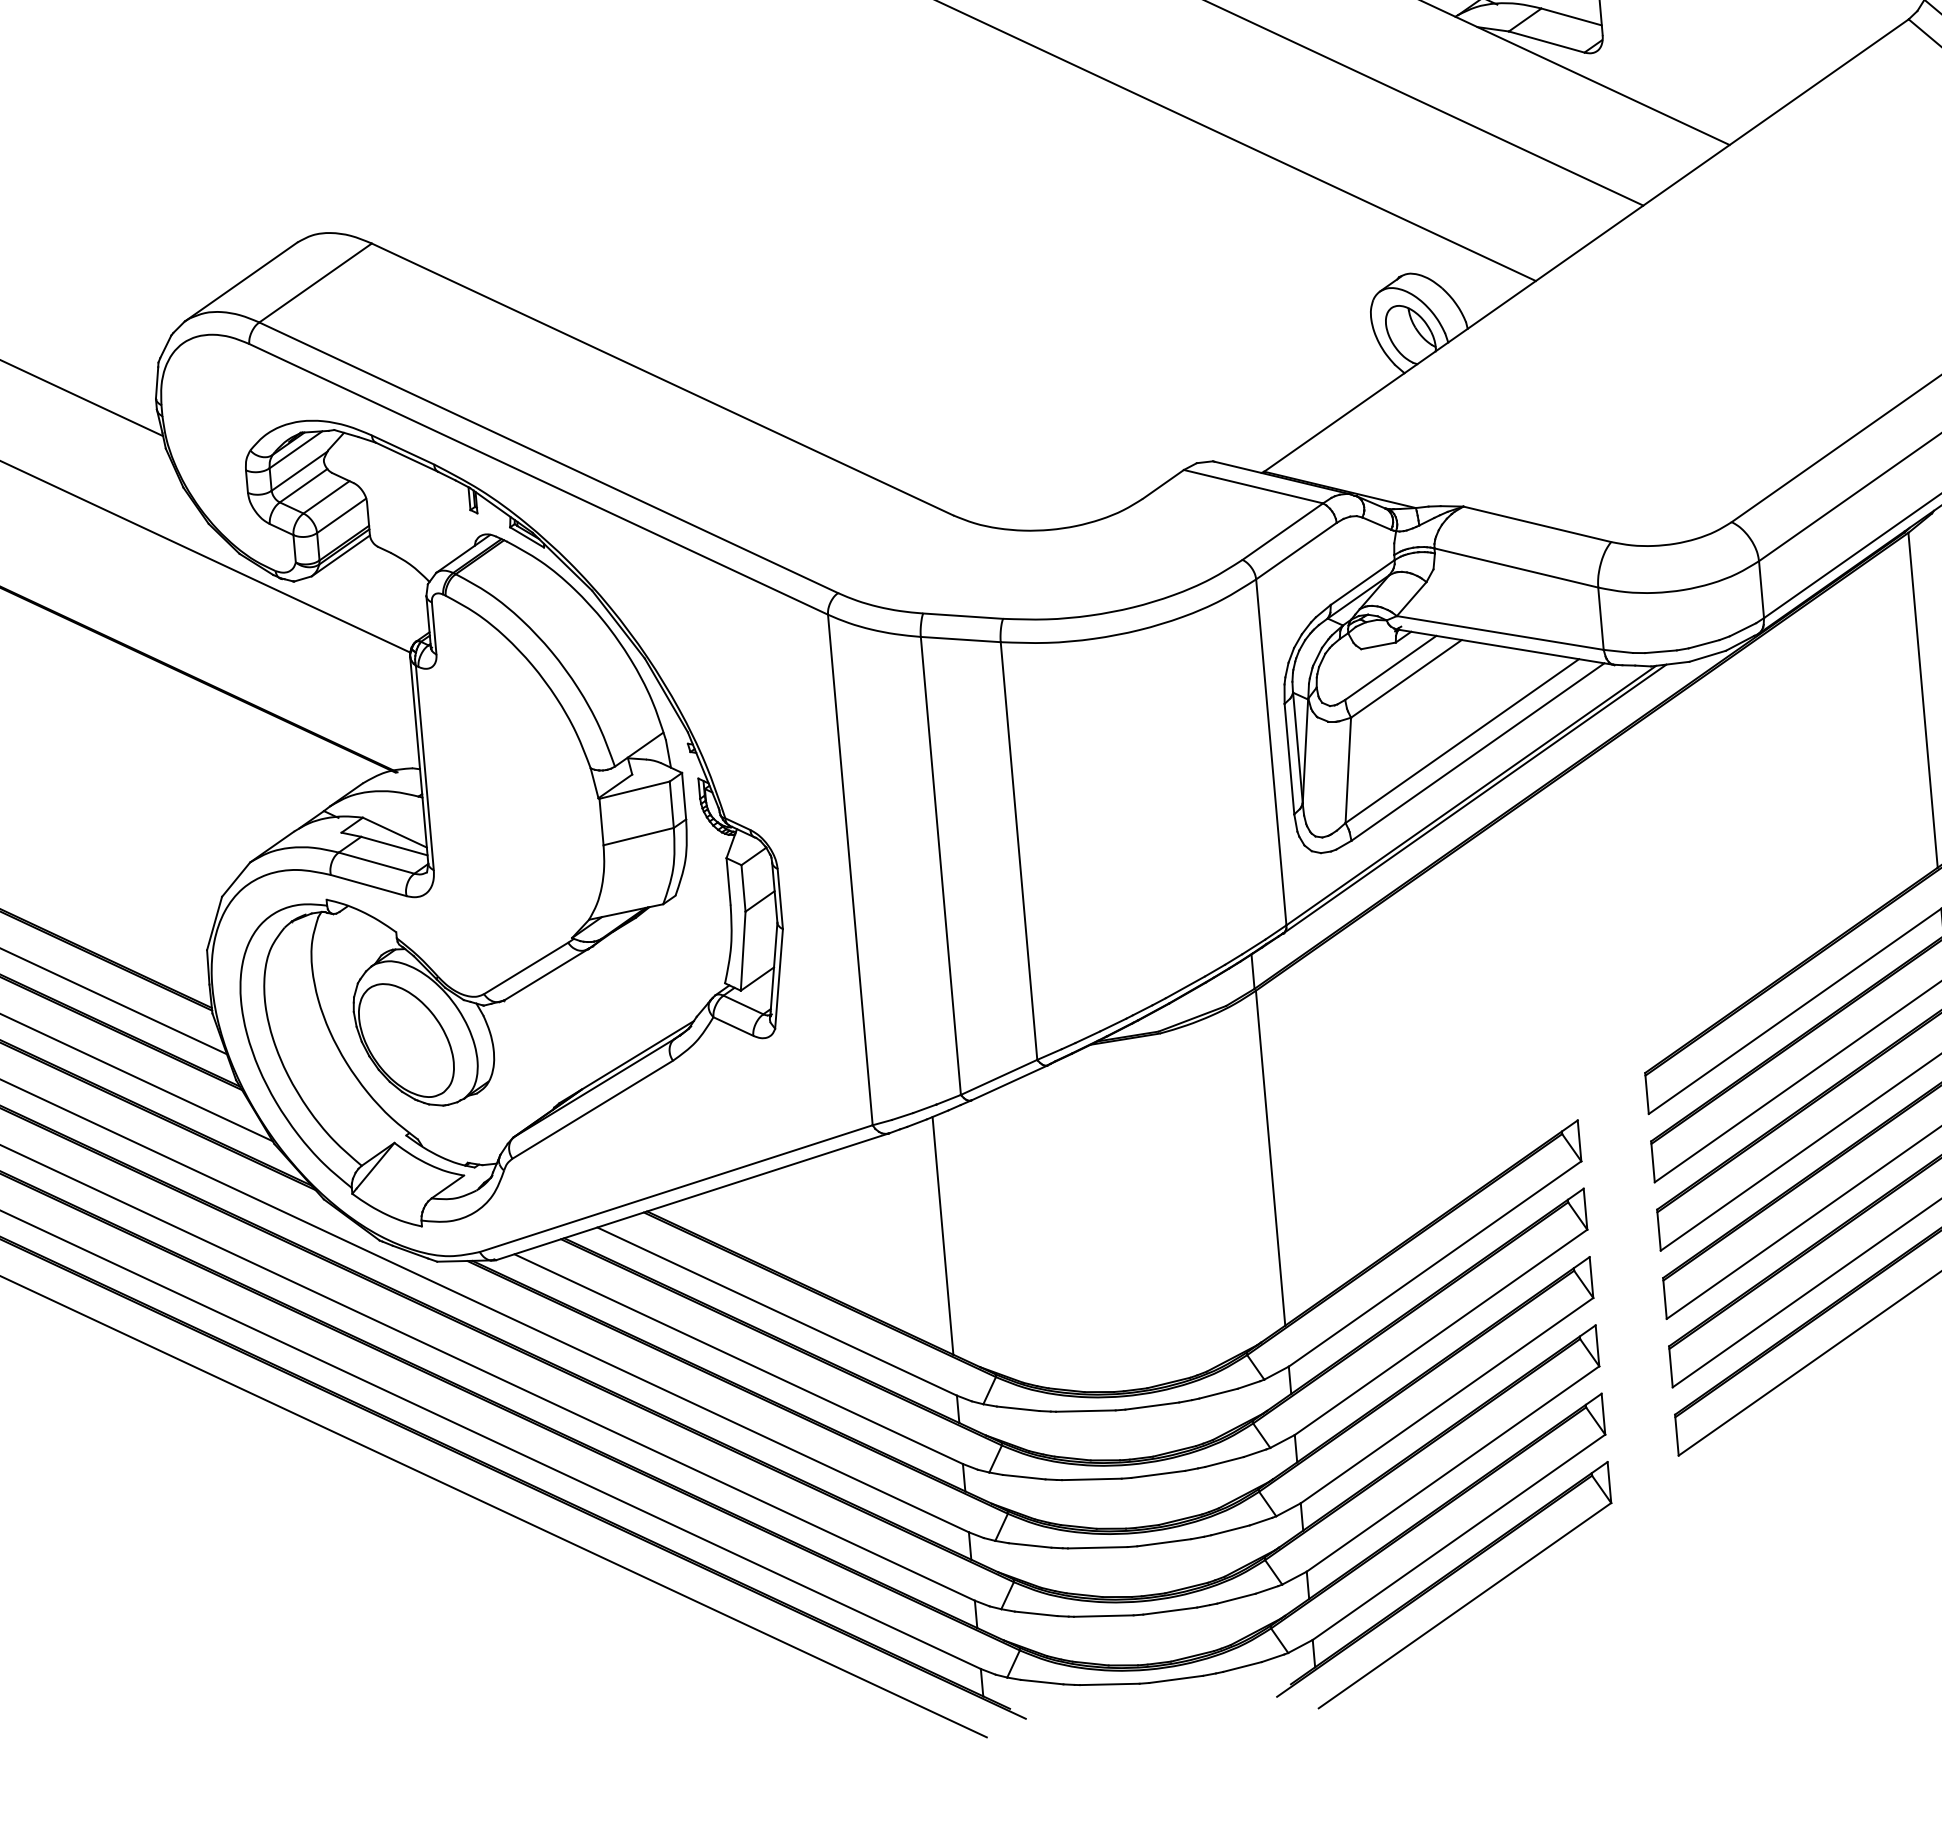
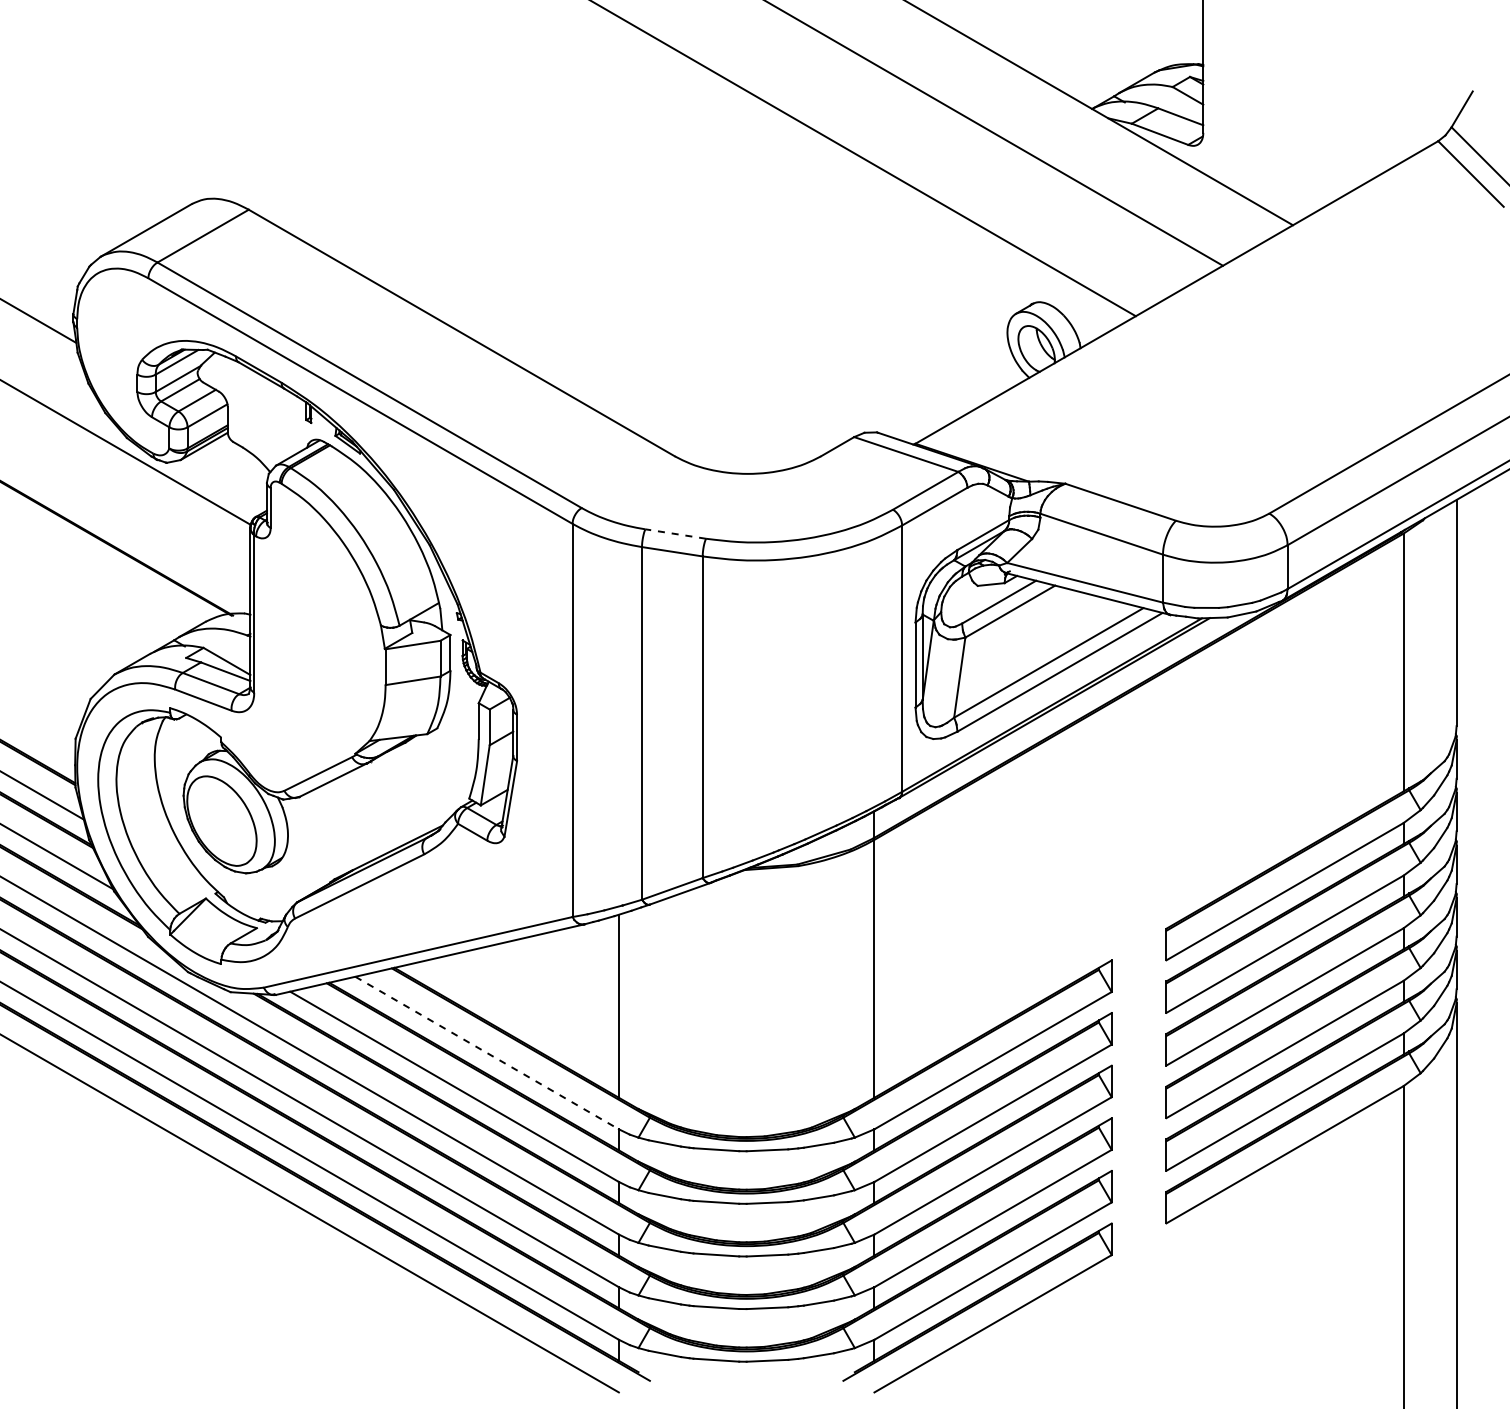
line: (962, 616) -> (675, 534), solid -> dashed
line: (777, 1312) -> (487, 1053), solid -> dashed

